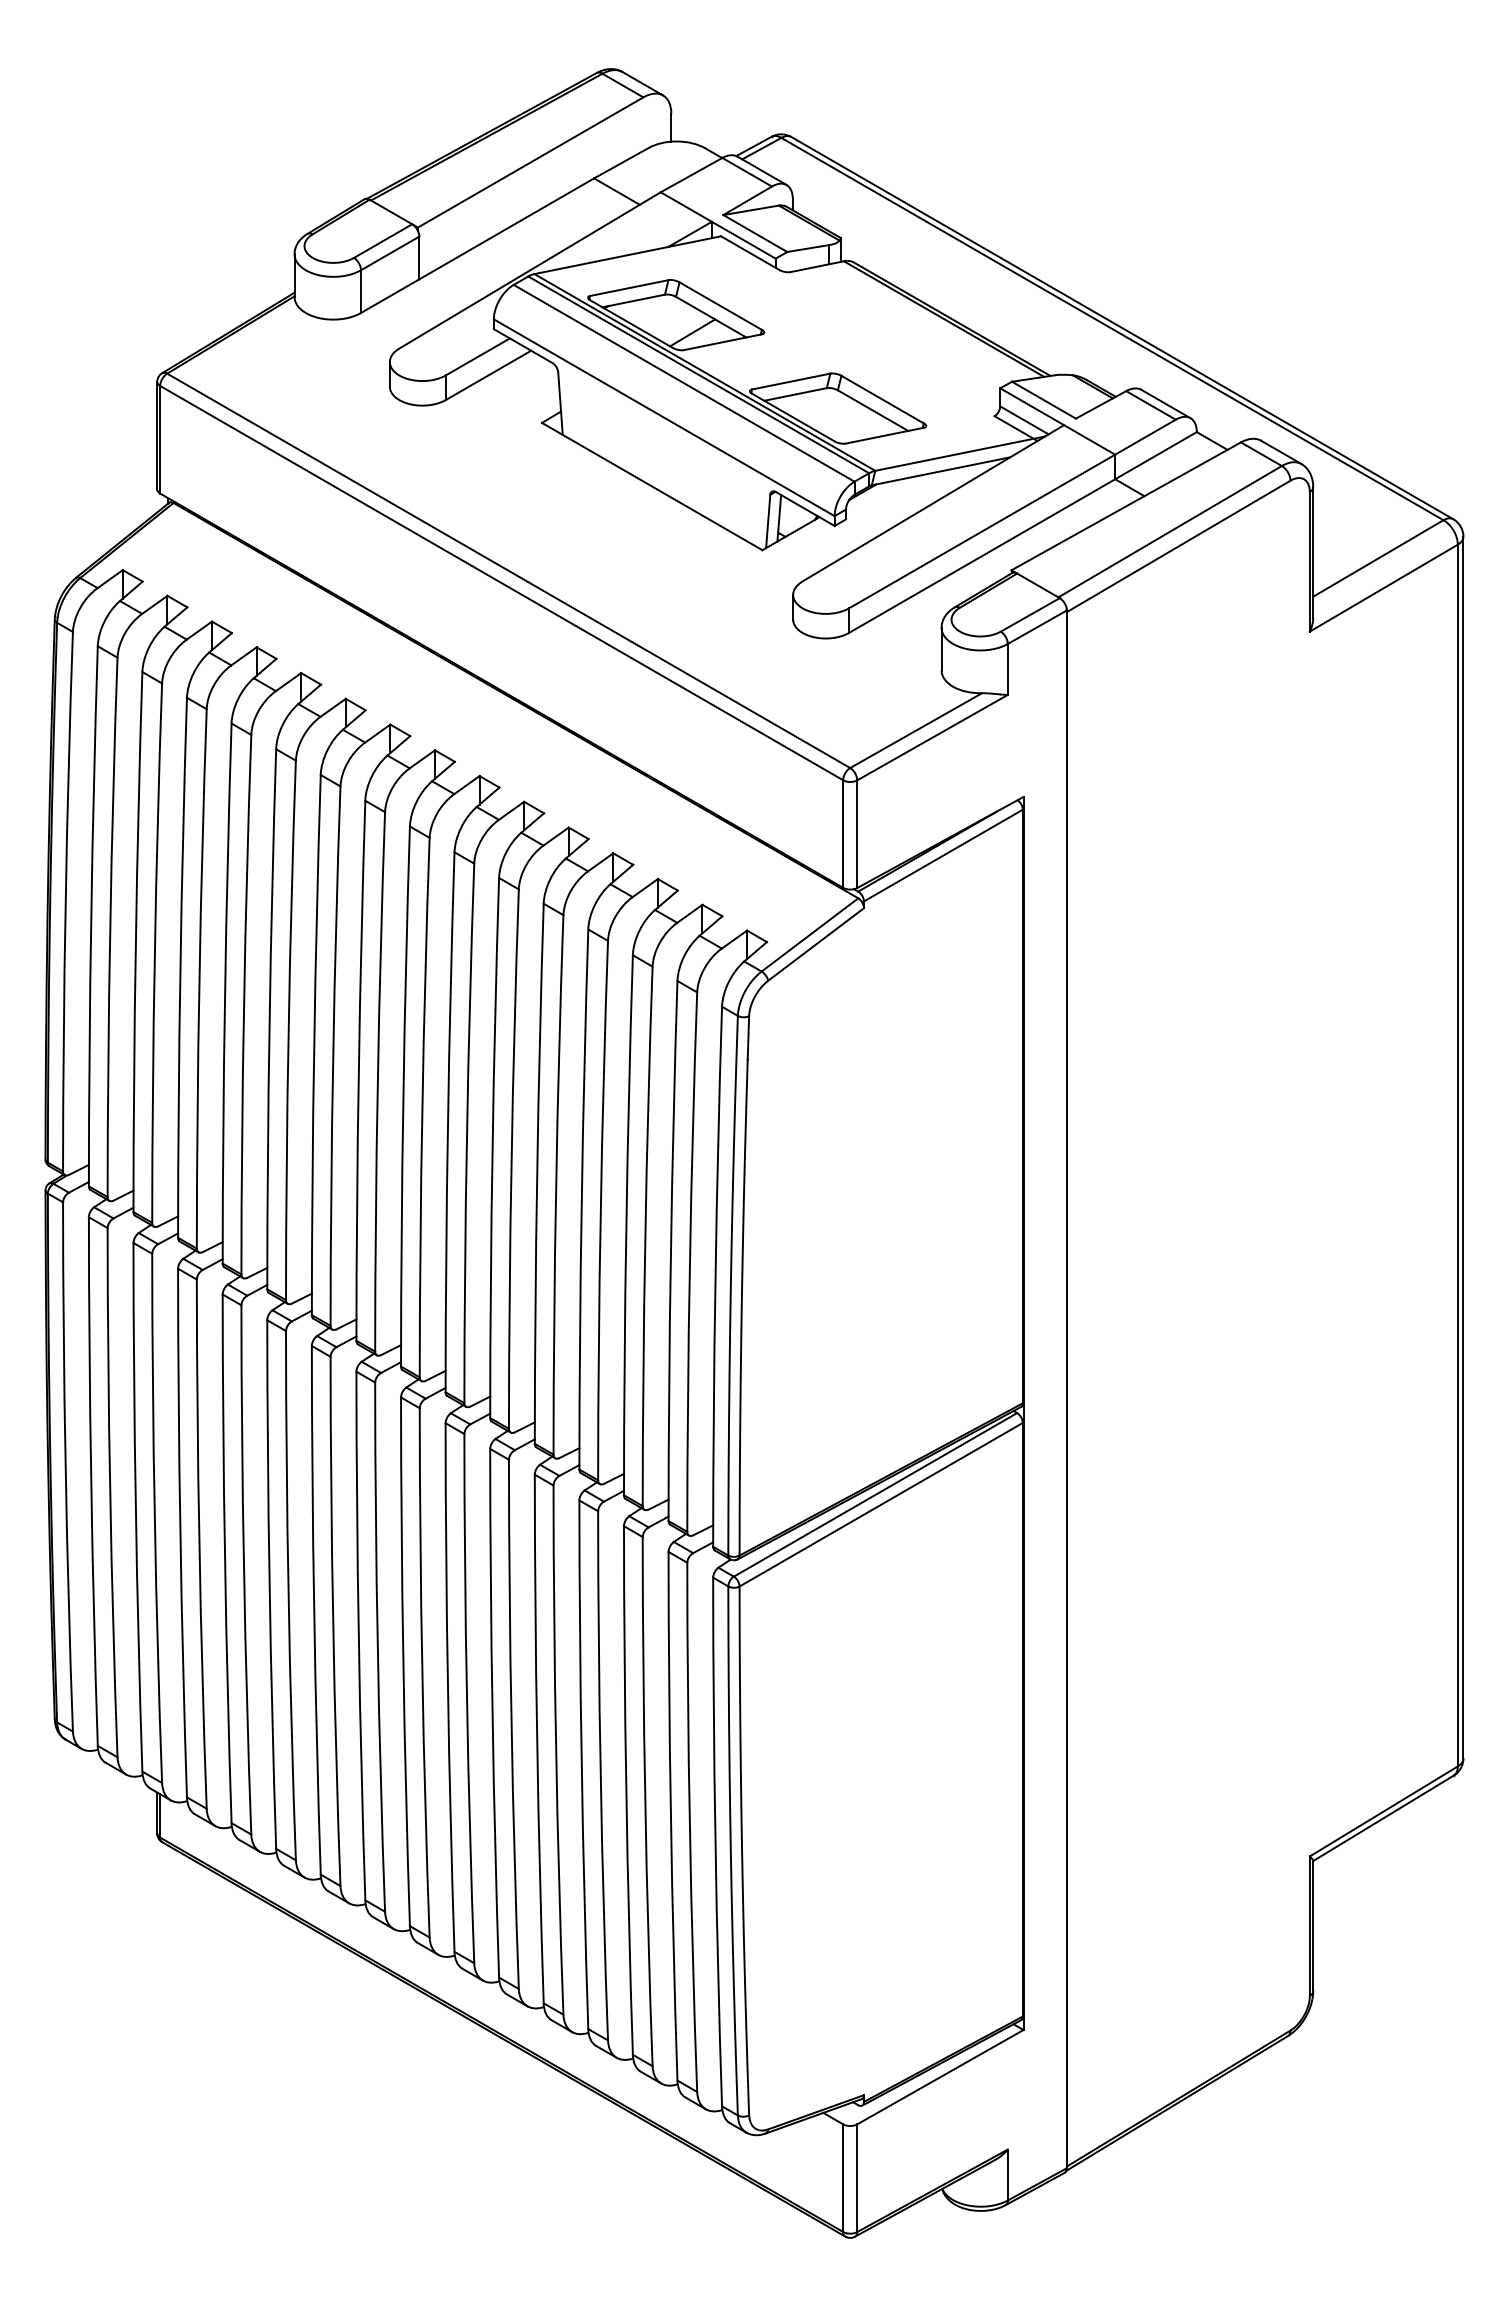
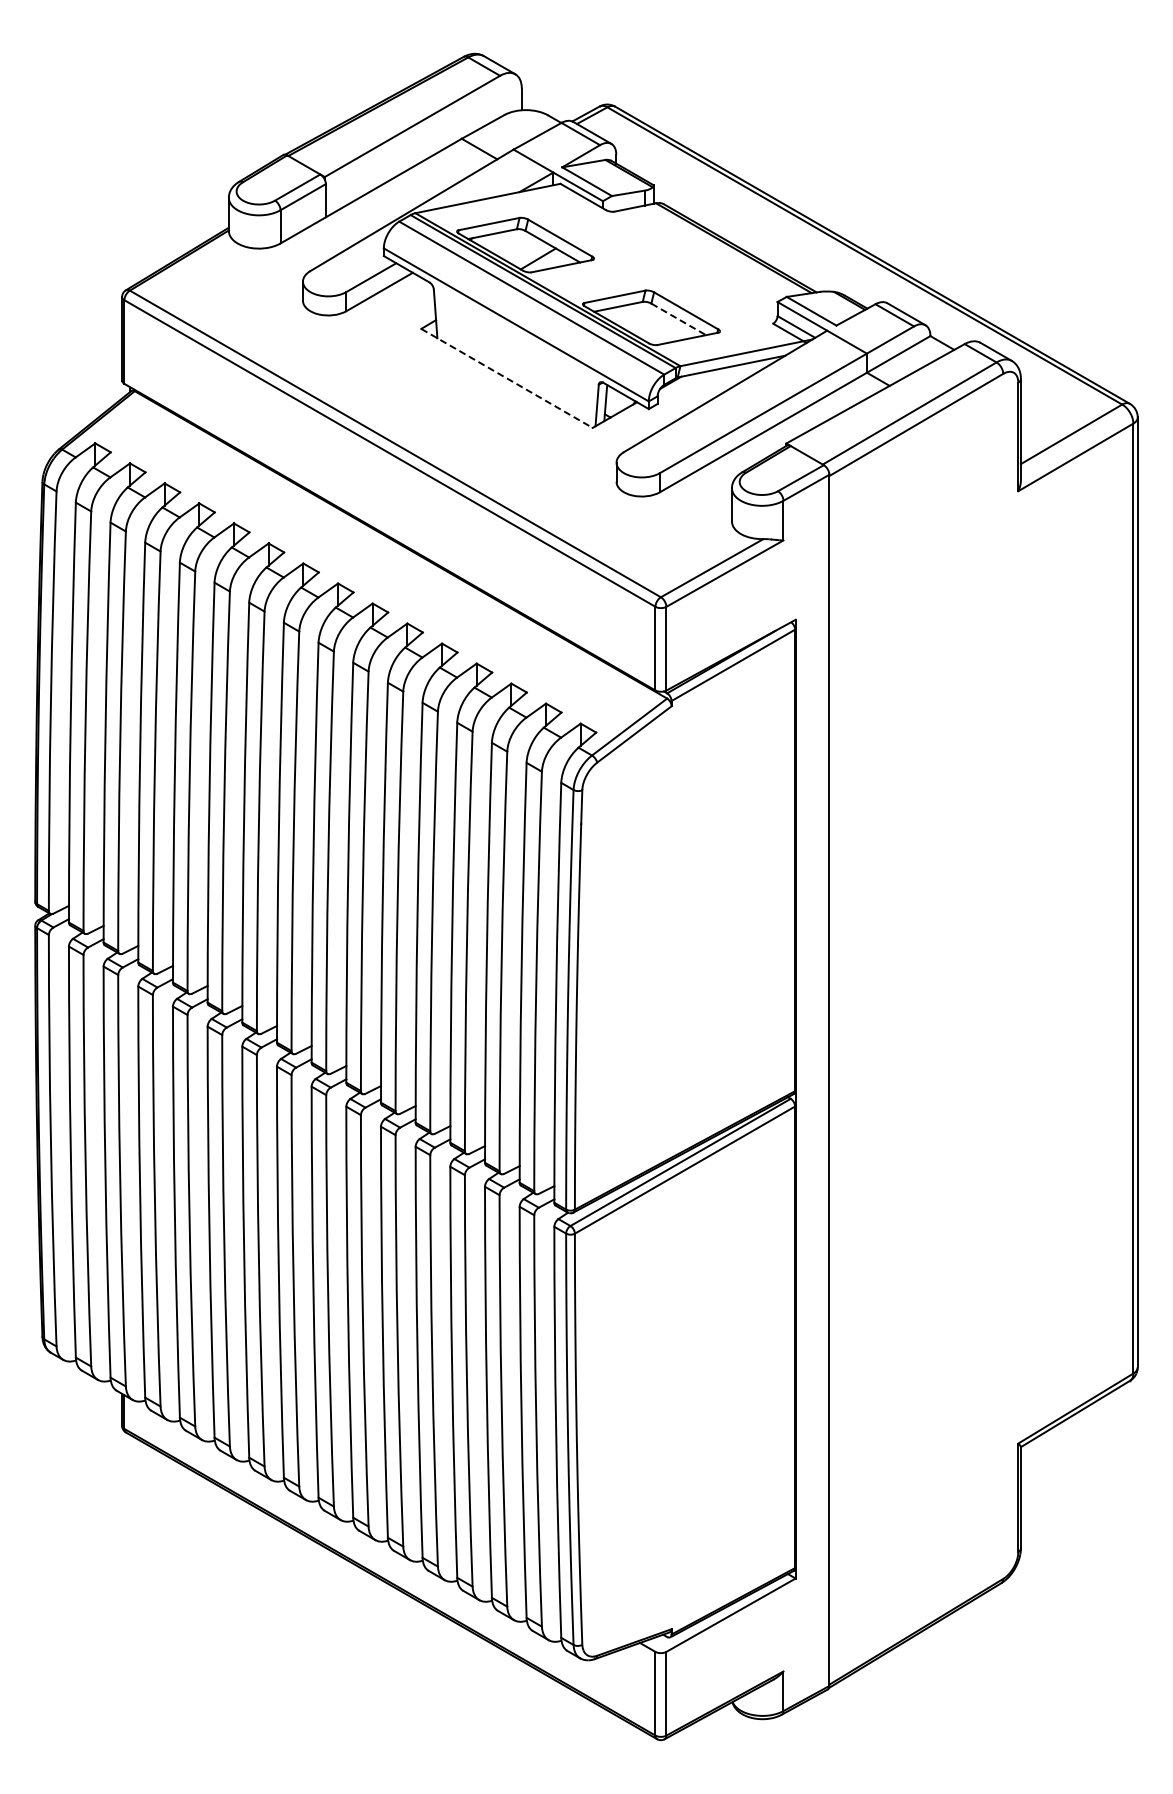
line: (872, 410) -> (678, 319), solid -> dashed
line: (651, 486) -> (506, 378), solid -> dashed

